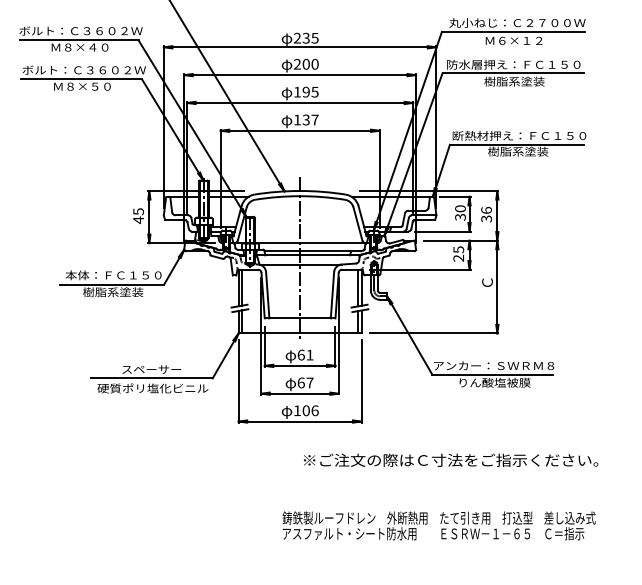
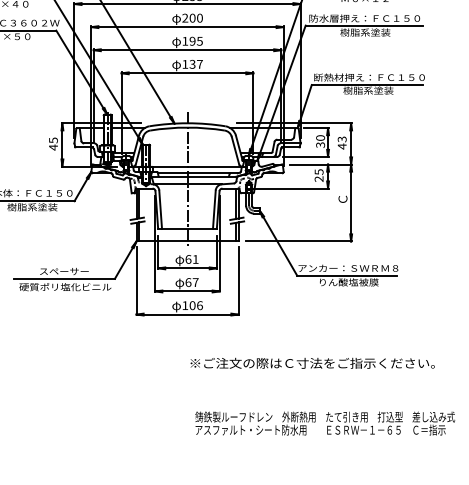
text: (486, 214) -> (342, 142), 36 -> 43
text: (450, 459) -> (312, 362), moved
text: (438, 525) -> (324, 423), moved

